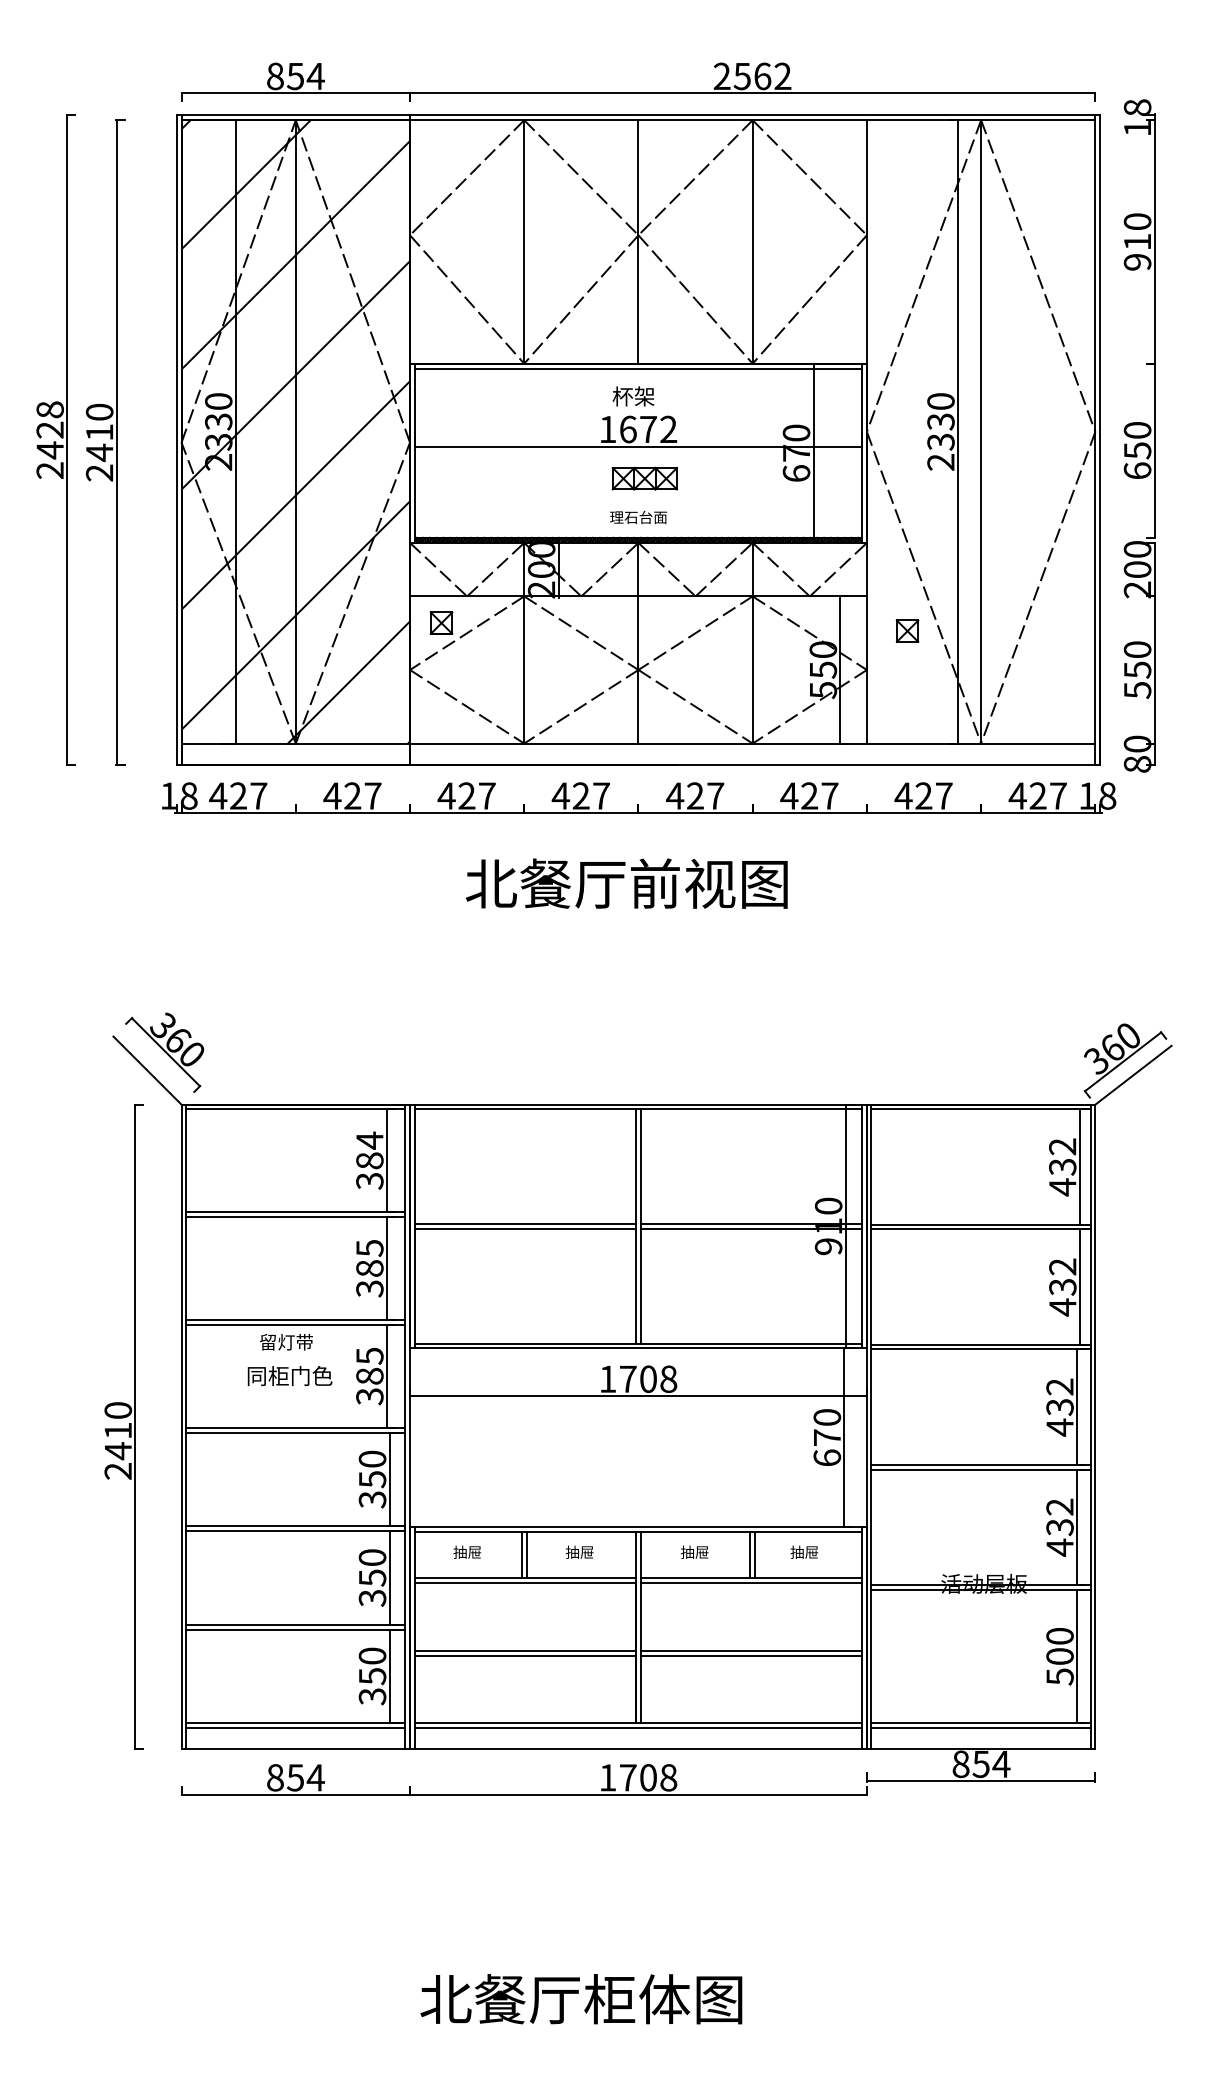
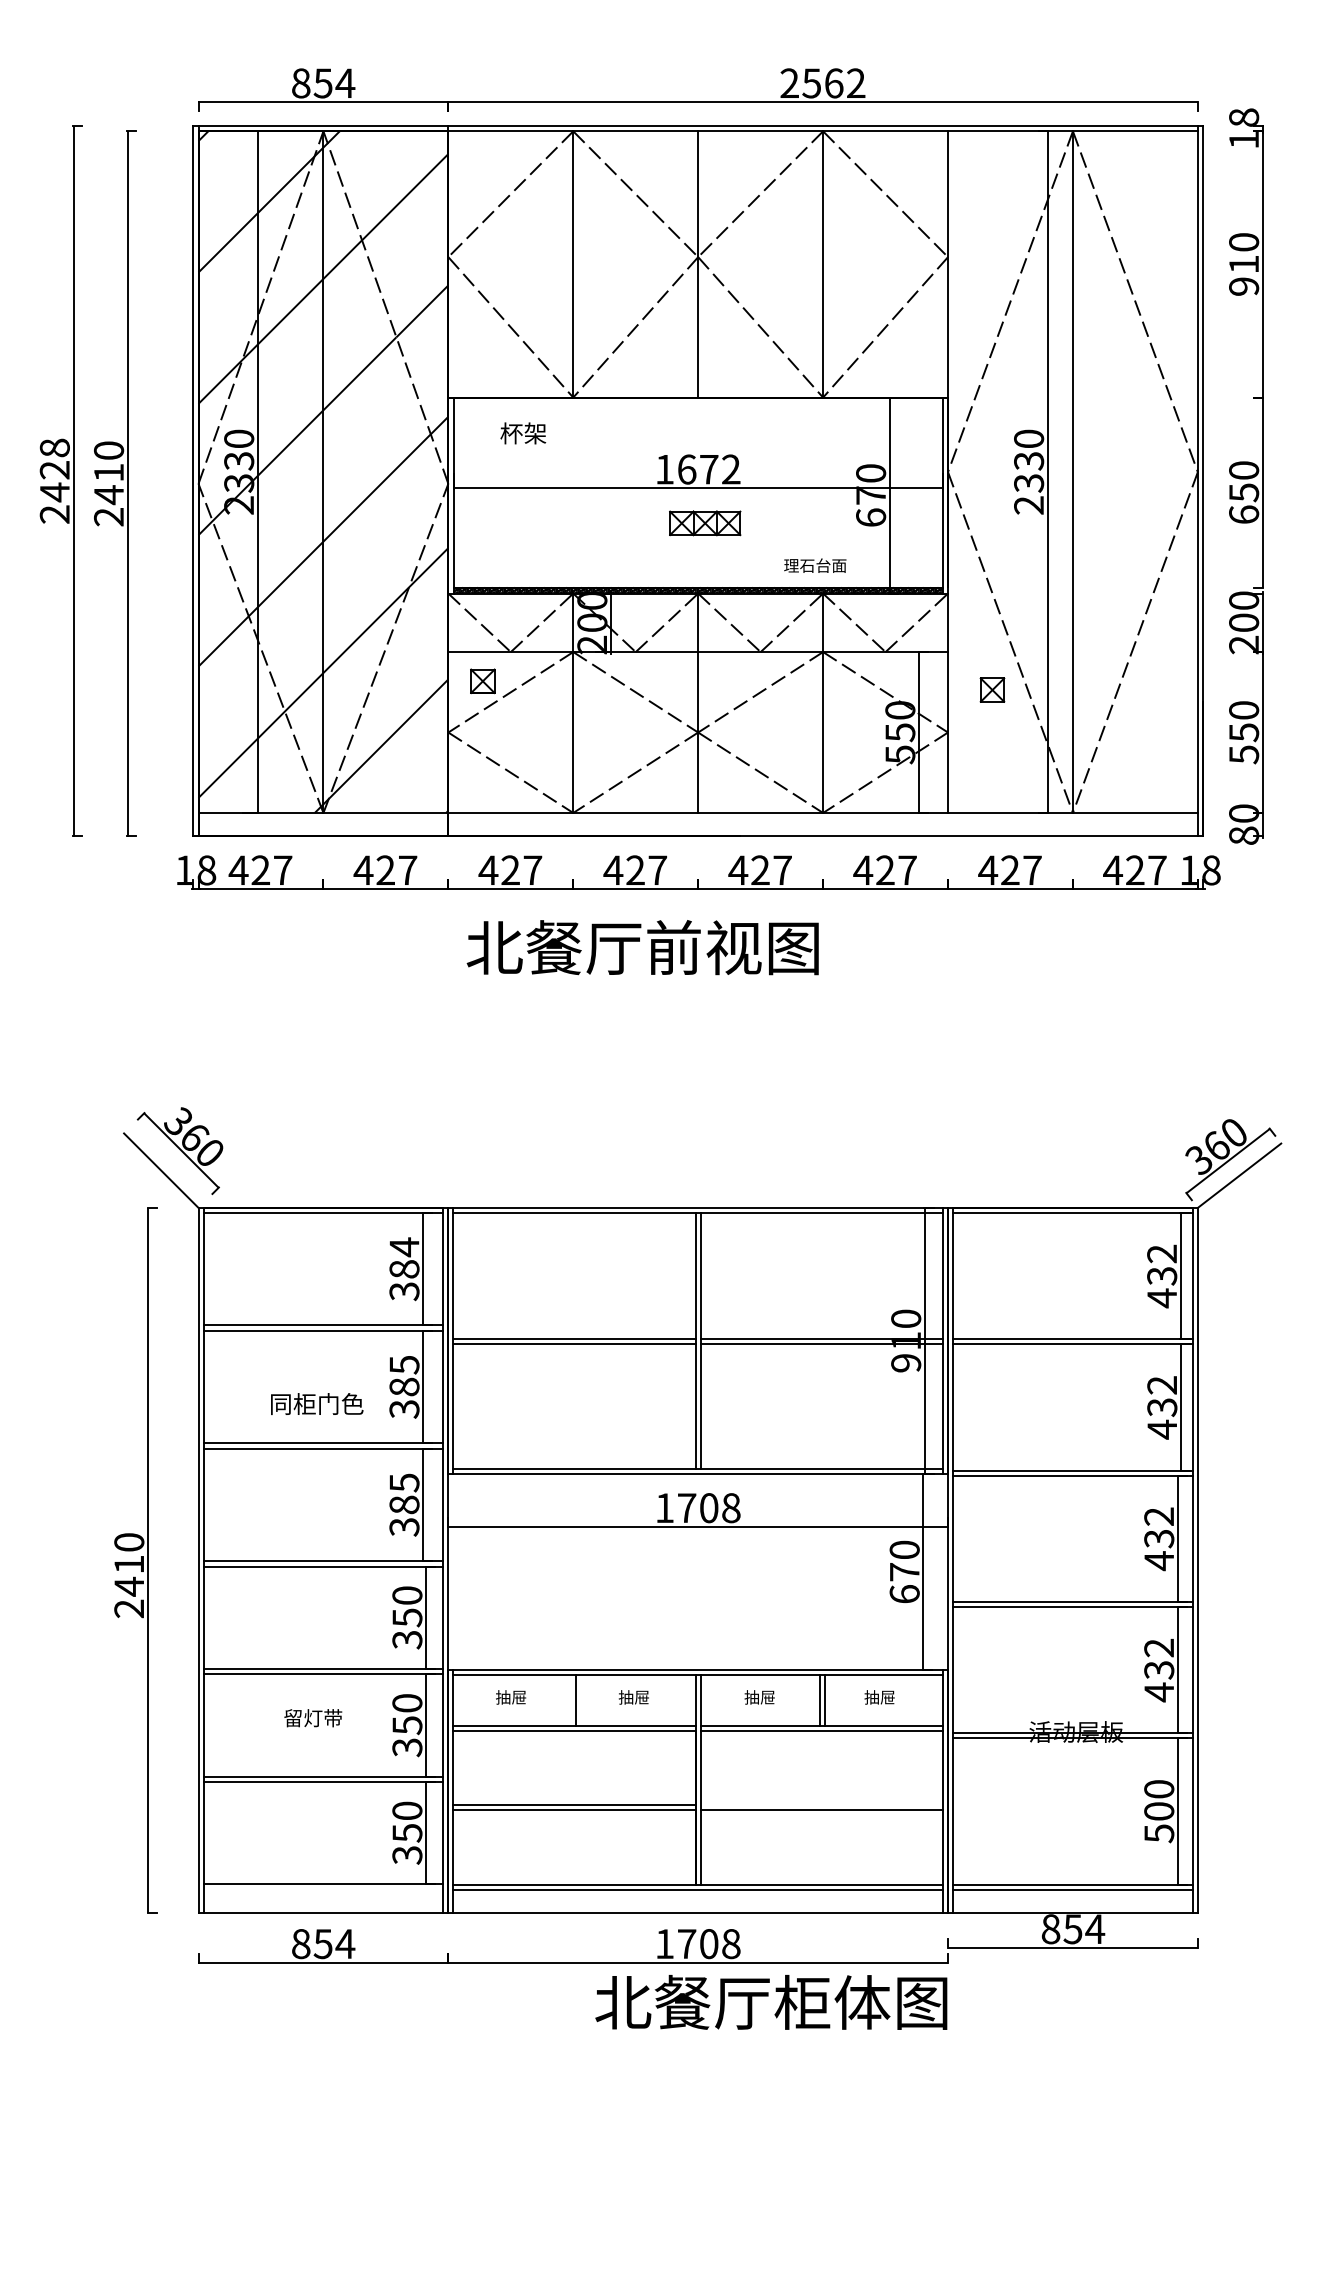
line: (638, 368) -> (698, 402), removed
text: (633, 396) -> (523, 433), moved
text: (638, 517) -> (815, 565), moved
text: (626, 883) -> (642, 947), moved
text: (286, 1342) -> (313, 1718), moved
text: (289, 1376) -> (316, 1404), moved
line: (522, 1554) -> (571, 1699), removed
line: (751, 1651) -> (821, 1805), removed
line: (295, 1727) -> (323, 1889), removed
text: (581, 1999) -> (771, 2002), moved

